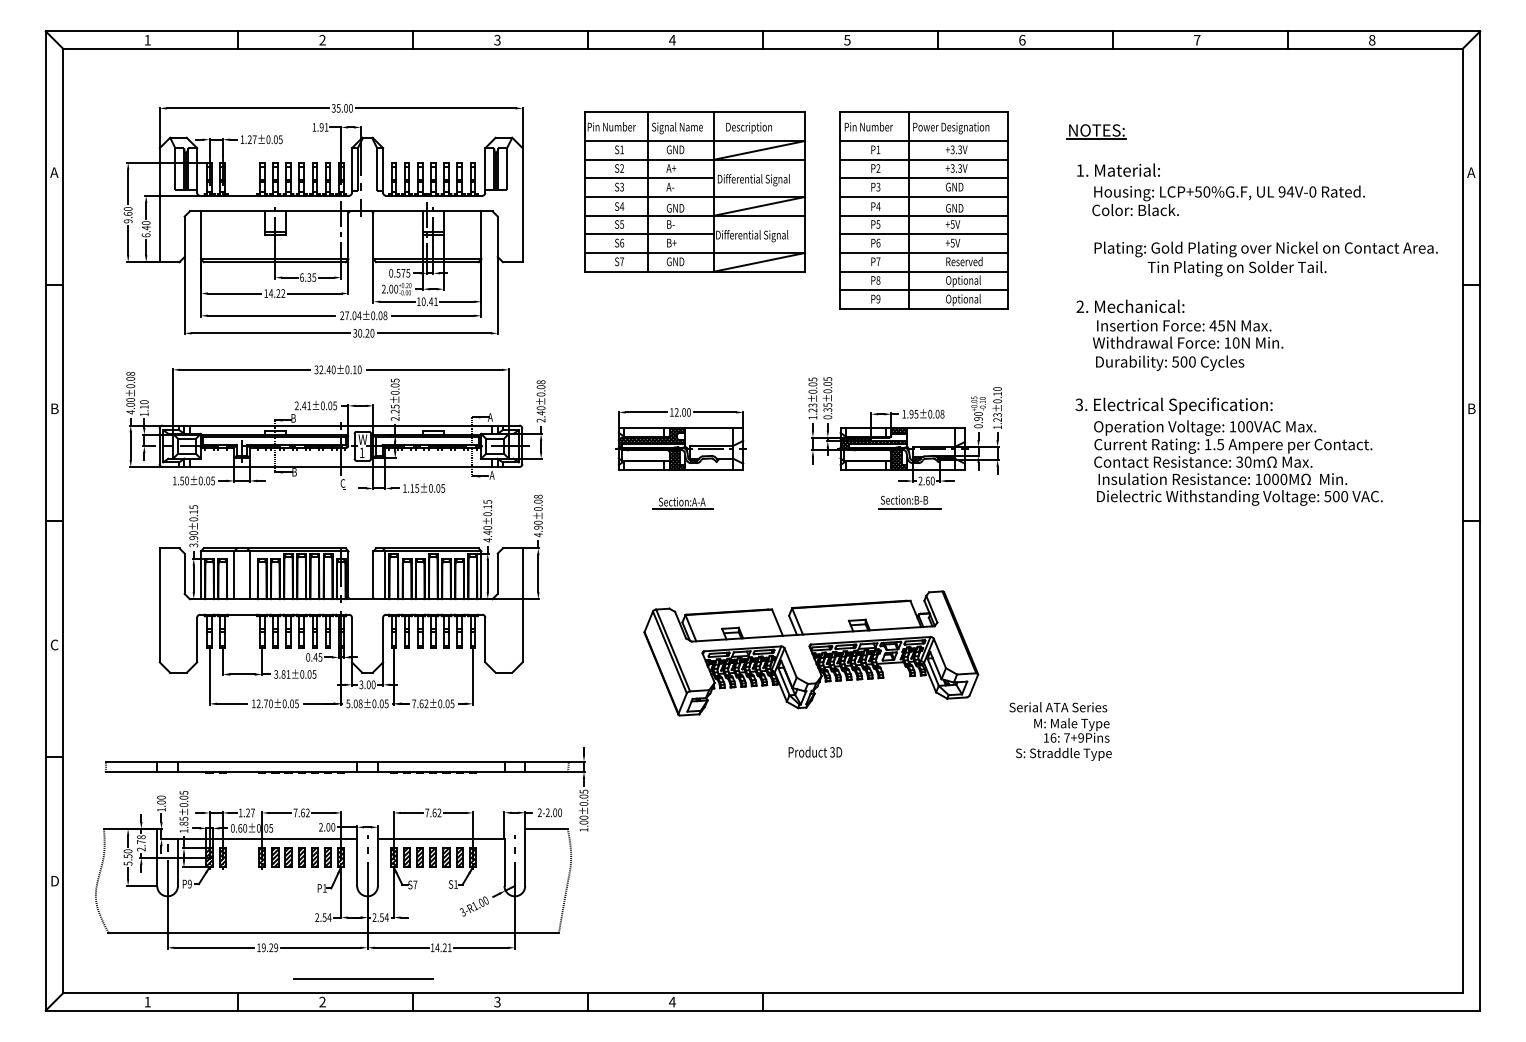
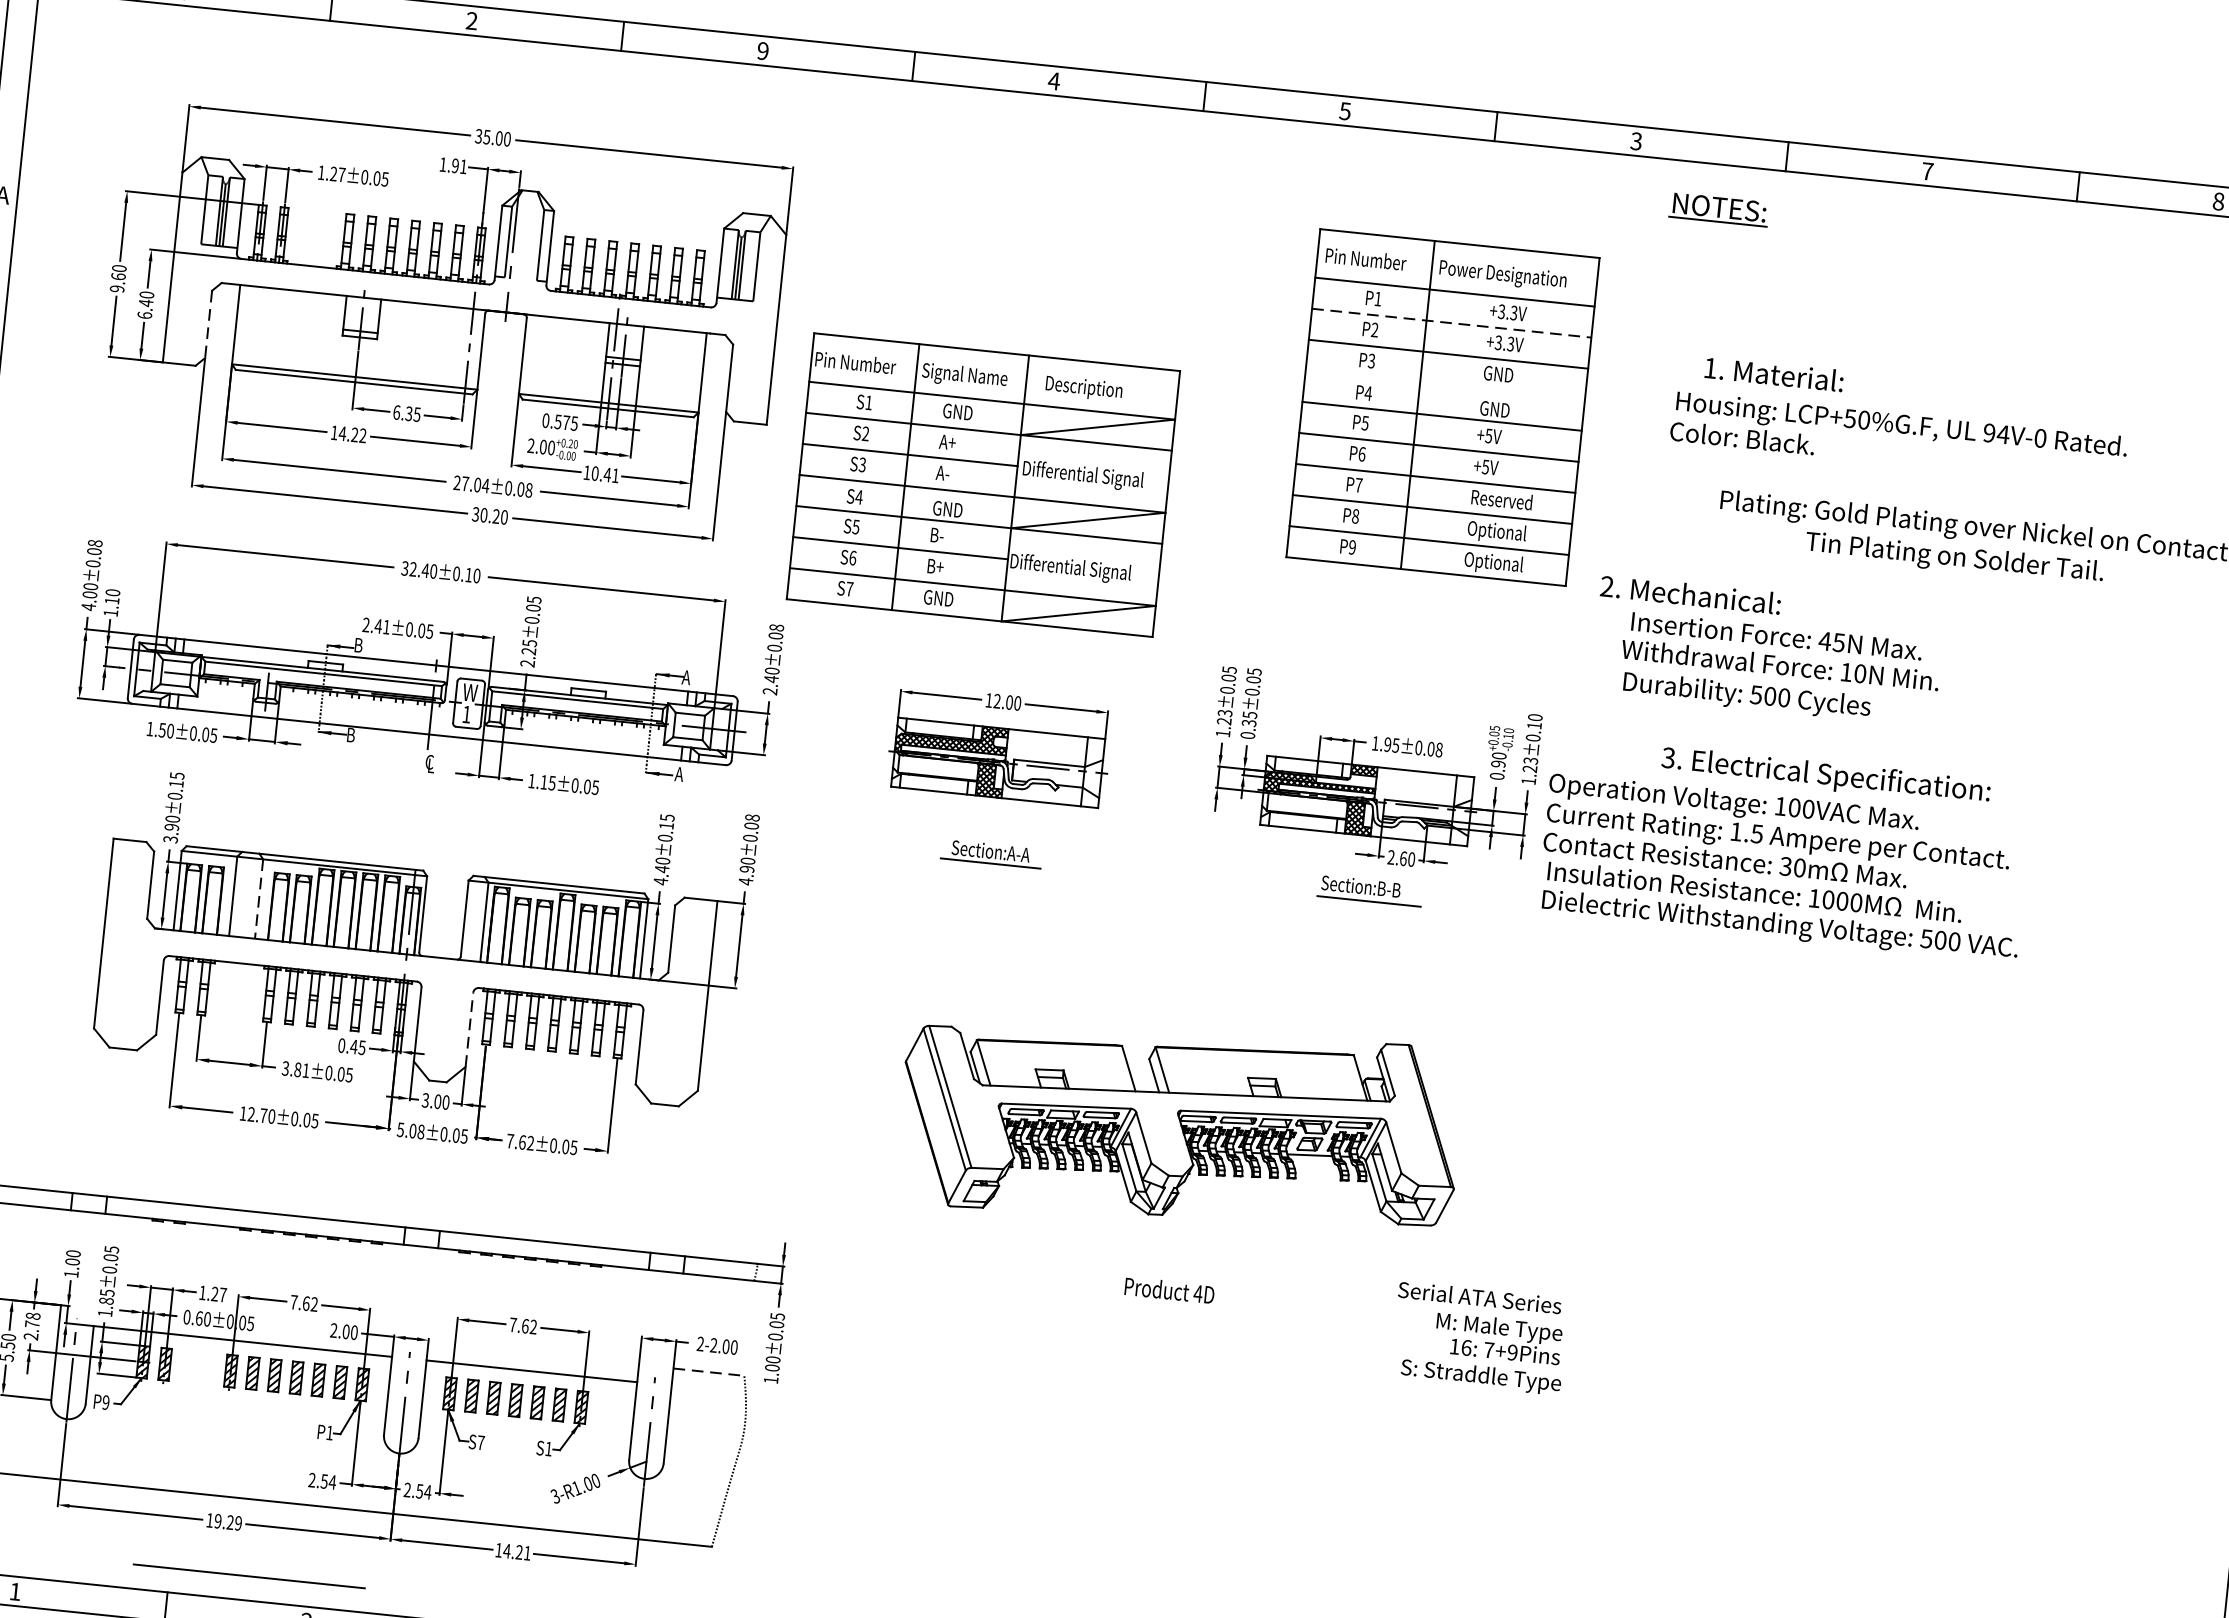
text: (1022, 39) -> (1636, 140), 6 -> 3
text: (497, 40) -> (762, 51), 3 -> 9
part: (1096, 131) -> (1718, 209), moved
line: (923, 159) -> (1451, 322), solid -> dashed
part: (695, 191) -> (983, 484), moved
line: (923, 197) -> (1444, 386), removed
text: (1228, 200) -> (1898, 438), moved
line: (184, 237) -> (208, 325), solid -> dashed
text: (1179, 334) -> (1767, 649), moved
text: (1238, 462) -> (1783, 866), moved
line: (250, 575) -> (259, 899), solid -> dashed
line: (383, 639) -> (470, 1028), solid -> dashed
text: (1060, 731) -> (1479, 1338), moved
text: (832, 752) -> (1198, 1294), 3D -> 4D
line: (547, 828) -> (710, 1371), solid -> dashed
line: (363, 978) -> (248, 1576), moved

